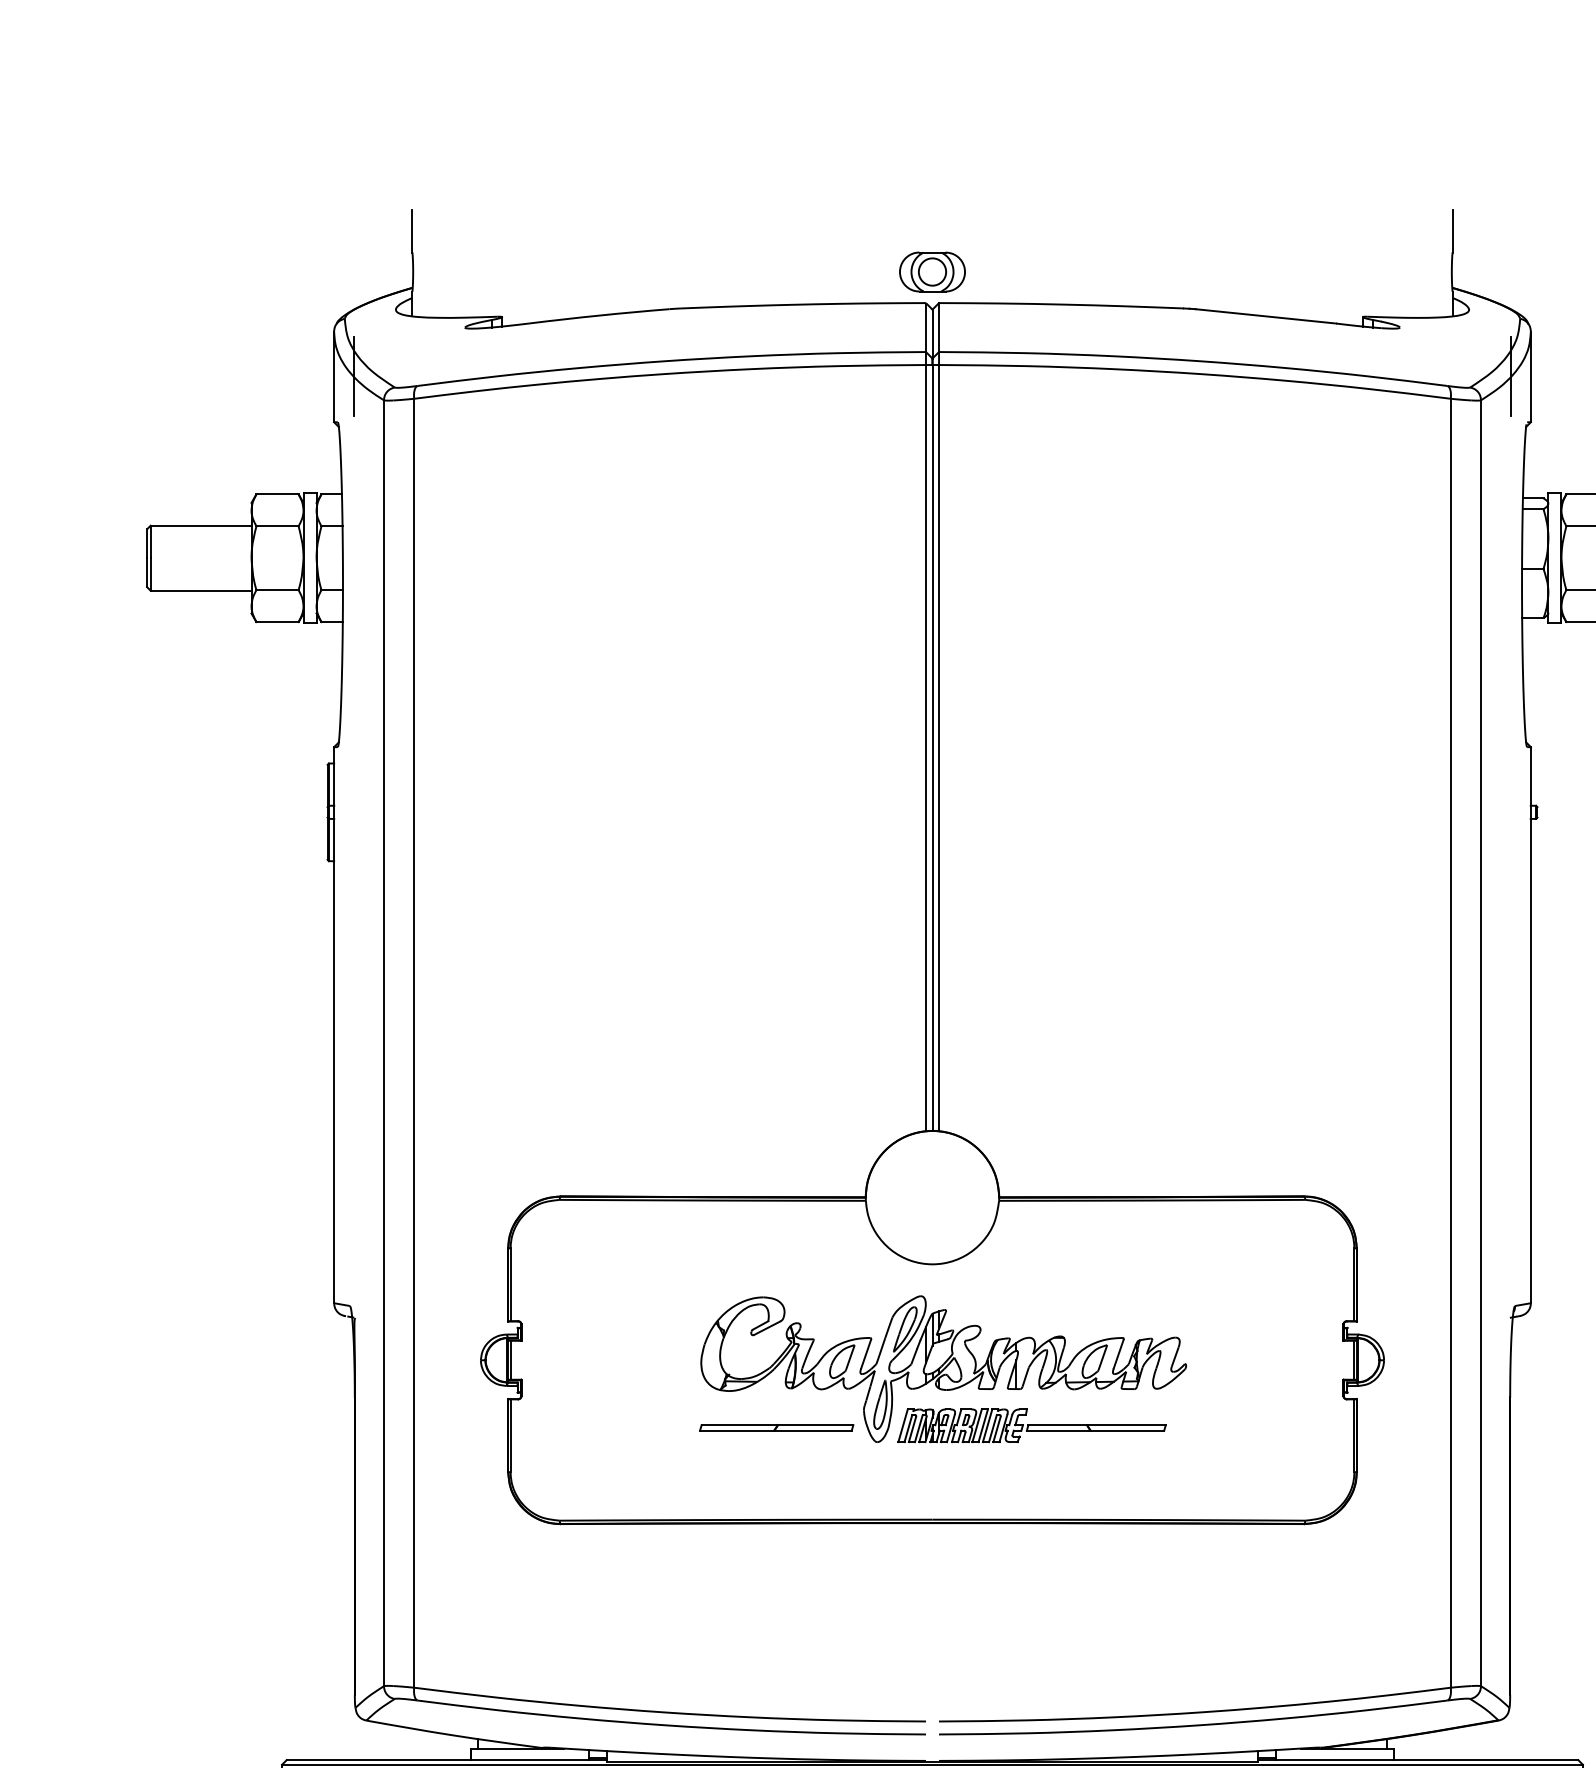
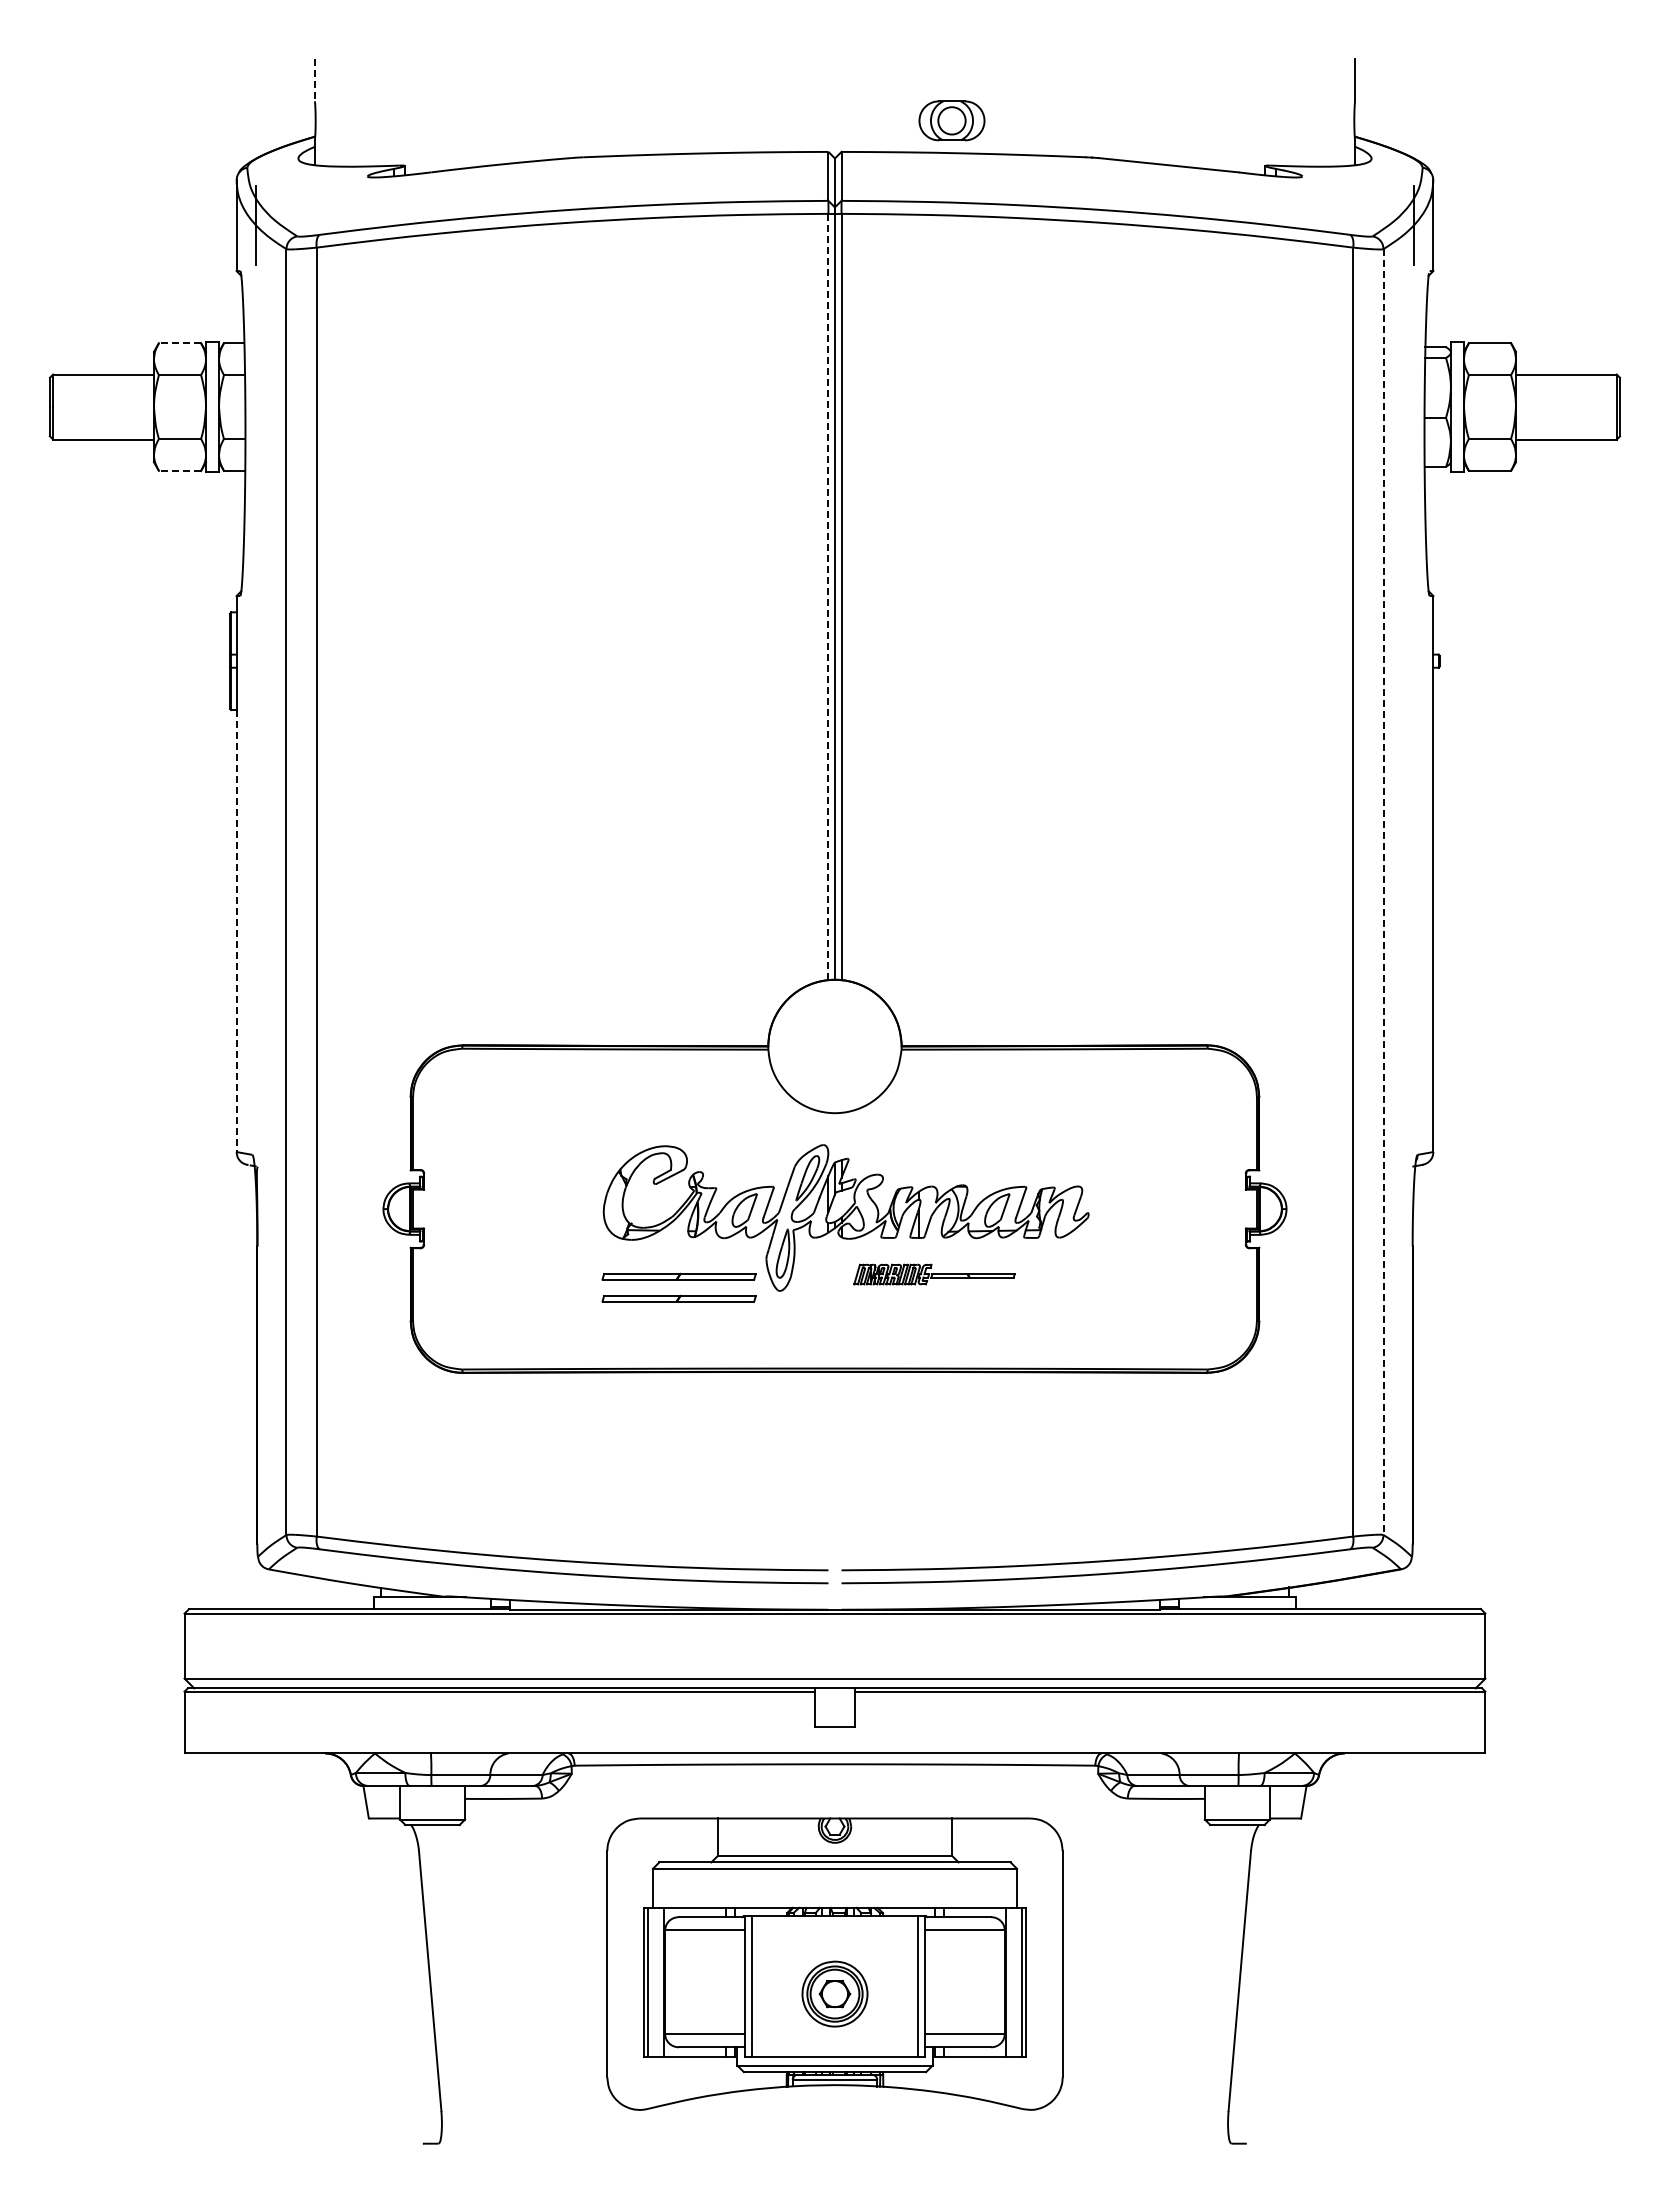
line: (412, 231) -> (314, 80), solid -> dashed
part: (932, 271) -> (951, 120), moved
line: (277, 494) -> (179, 343), solid -> dashed
line: (277, 621) -> (179, 470), solid -> dashed
line: (926, 747) -> (828, 596), solid -> dashed
line: (1481, 1043) -> (1383, 892), solid -> dashed
line: (334, 1082) -> (236, 931), solid -> dashed
part: (1032, 1425) -> (934, 1274), size x0.6
part: (776, 1449) -> (678, 1298), added

